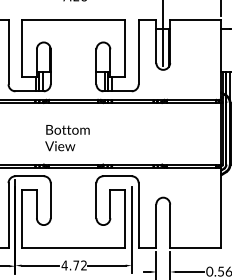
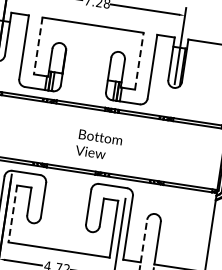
line: (22, 48) -> (38, 45), solid -> dashed
line: (124, 48) -> (139, 61), solid -> dashed
text: (67, 138) -> (98, 145), moved
line: (22, 218) -> (13, 213), solid -> dashed
line: (156, 226) -> (144, 241), solid -> dashed

